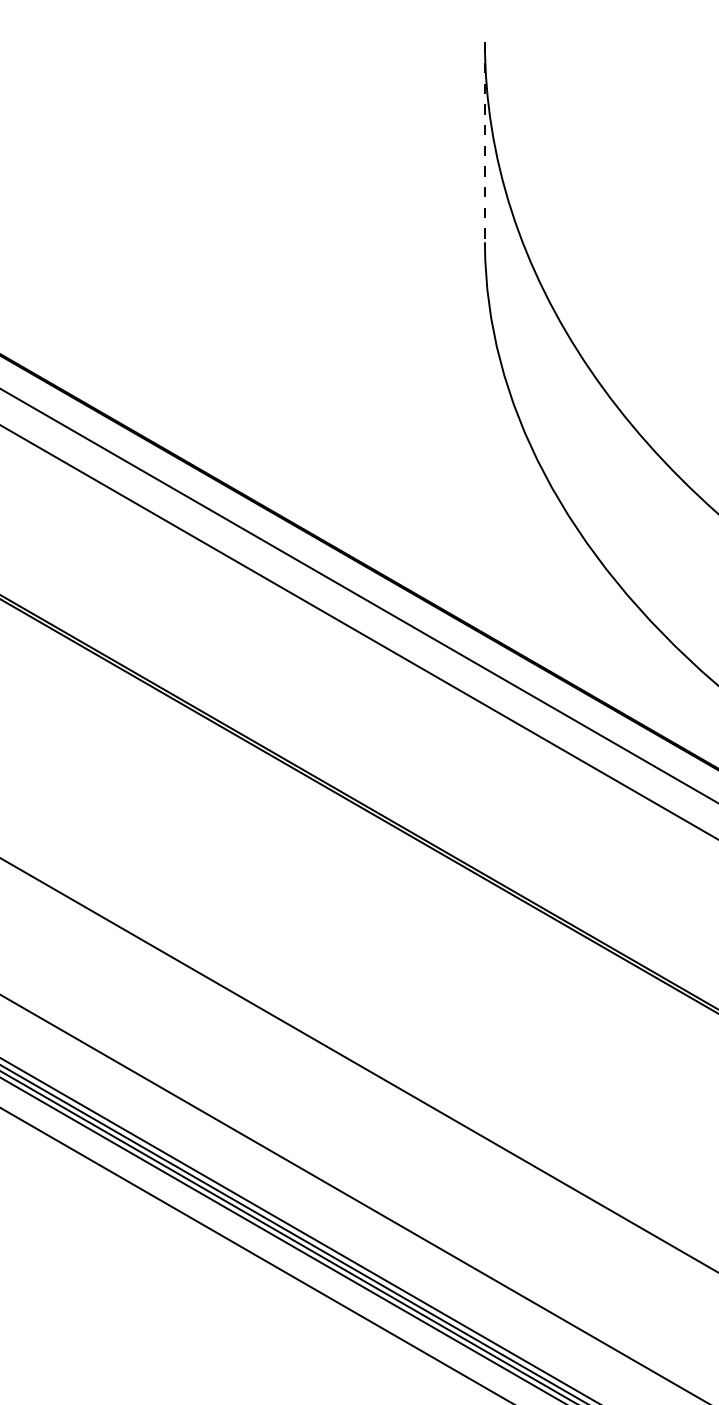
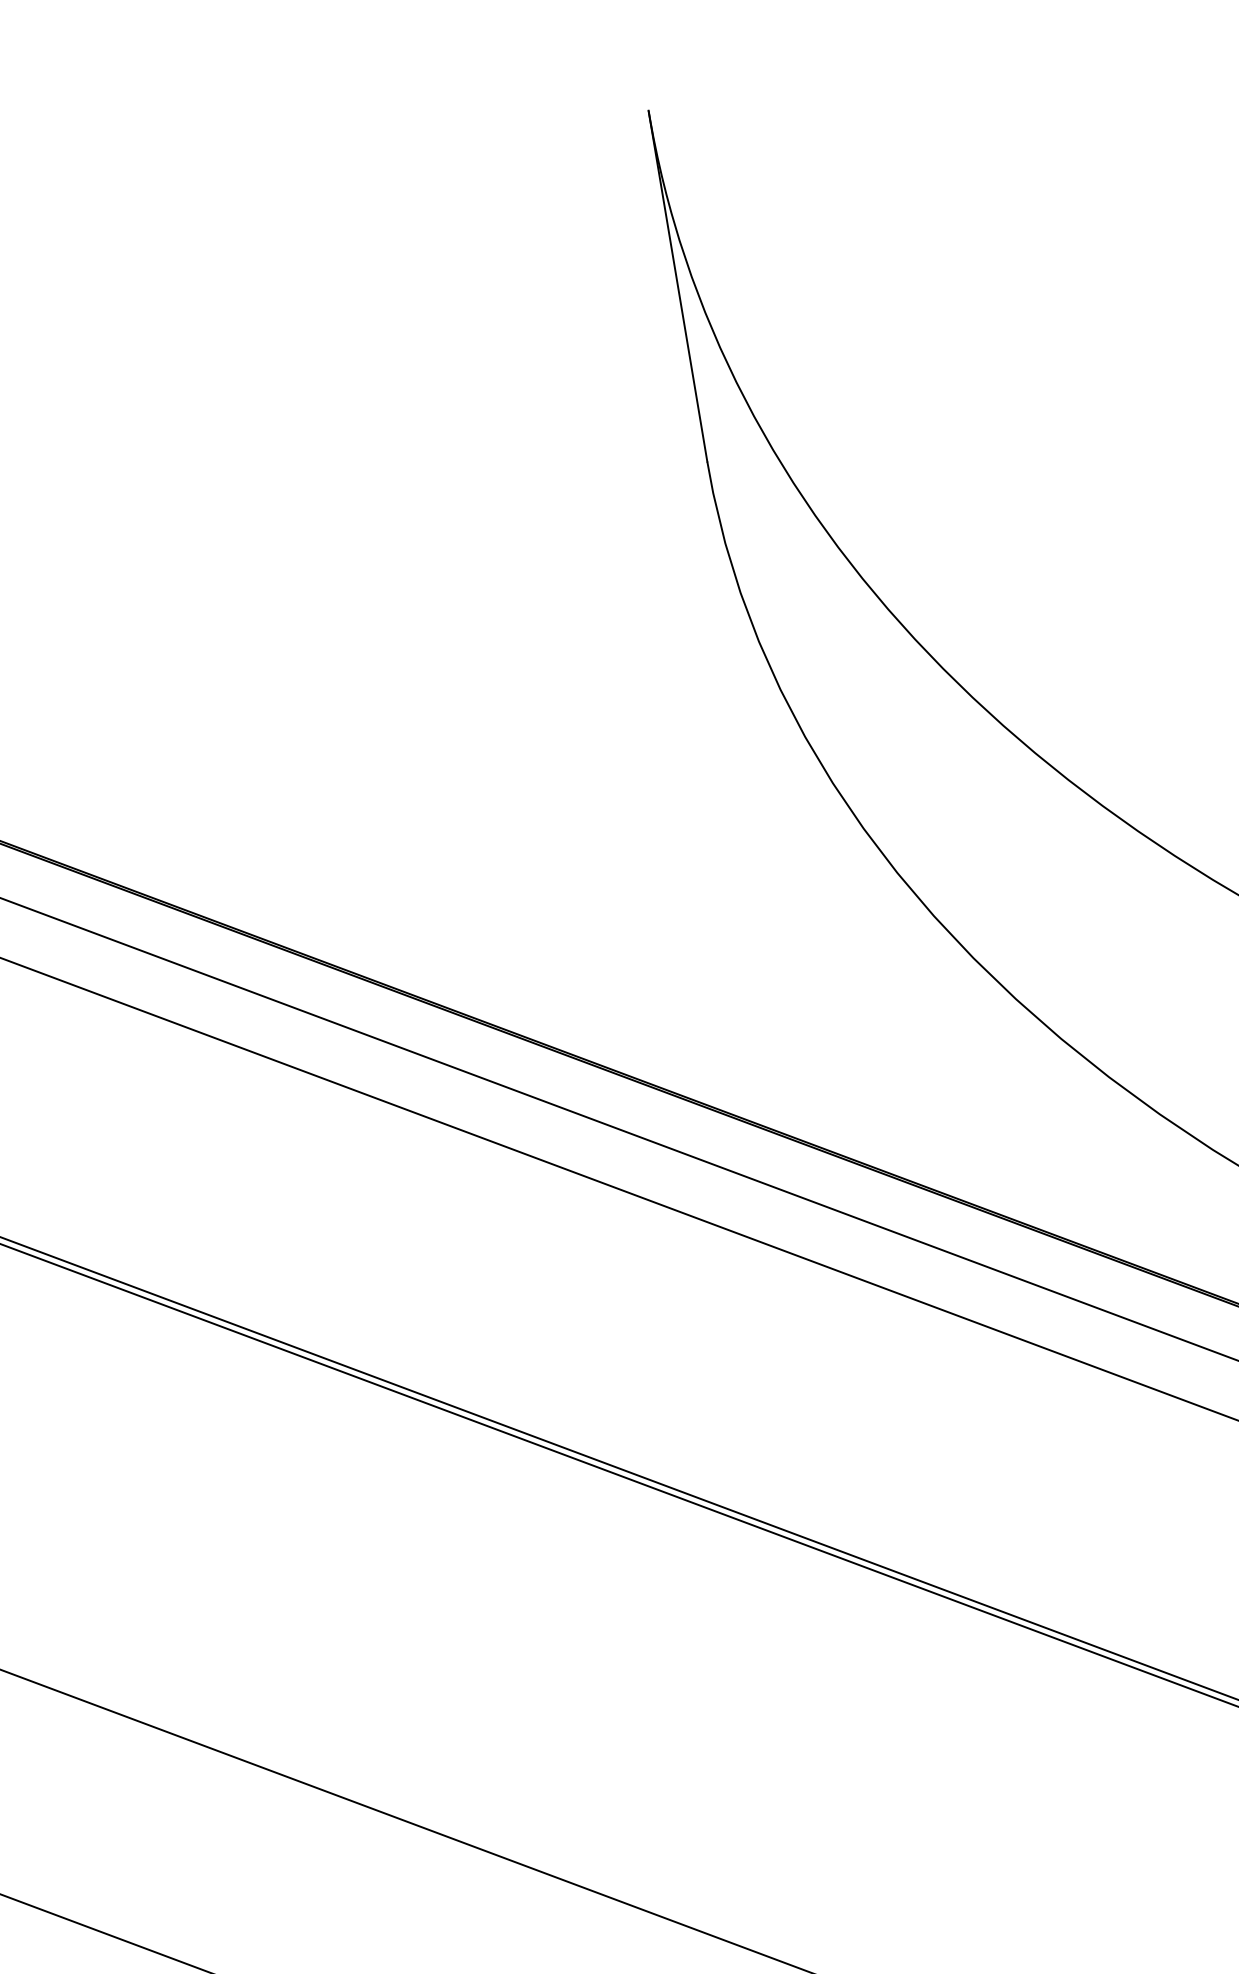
line: (484, 142) -> (677, 286), dashed -> solid

